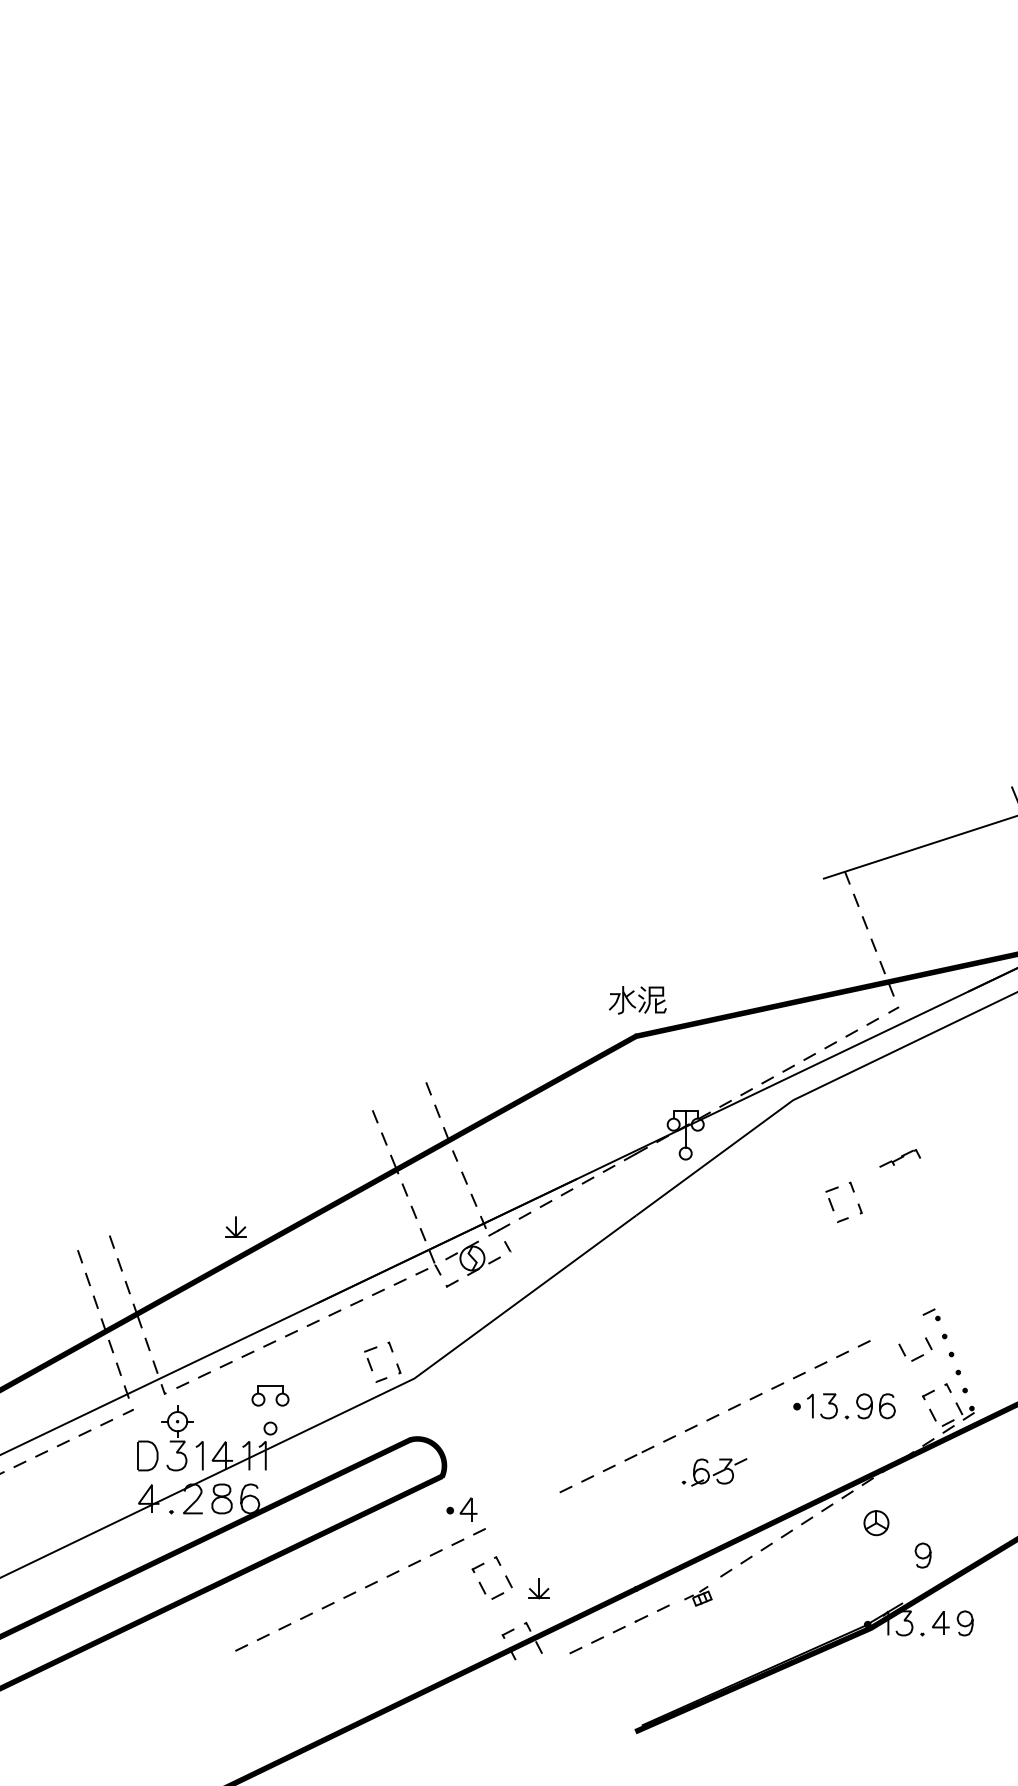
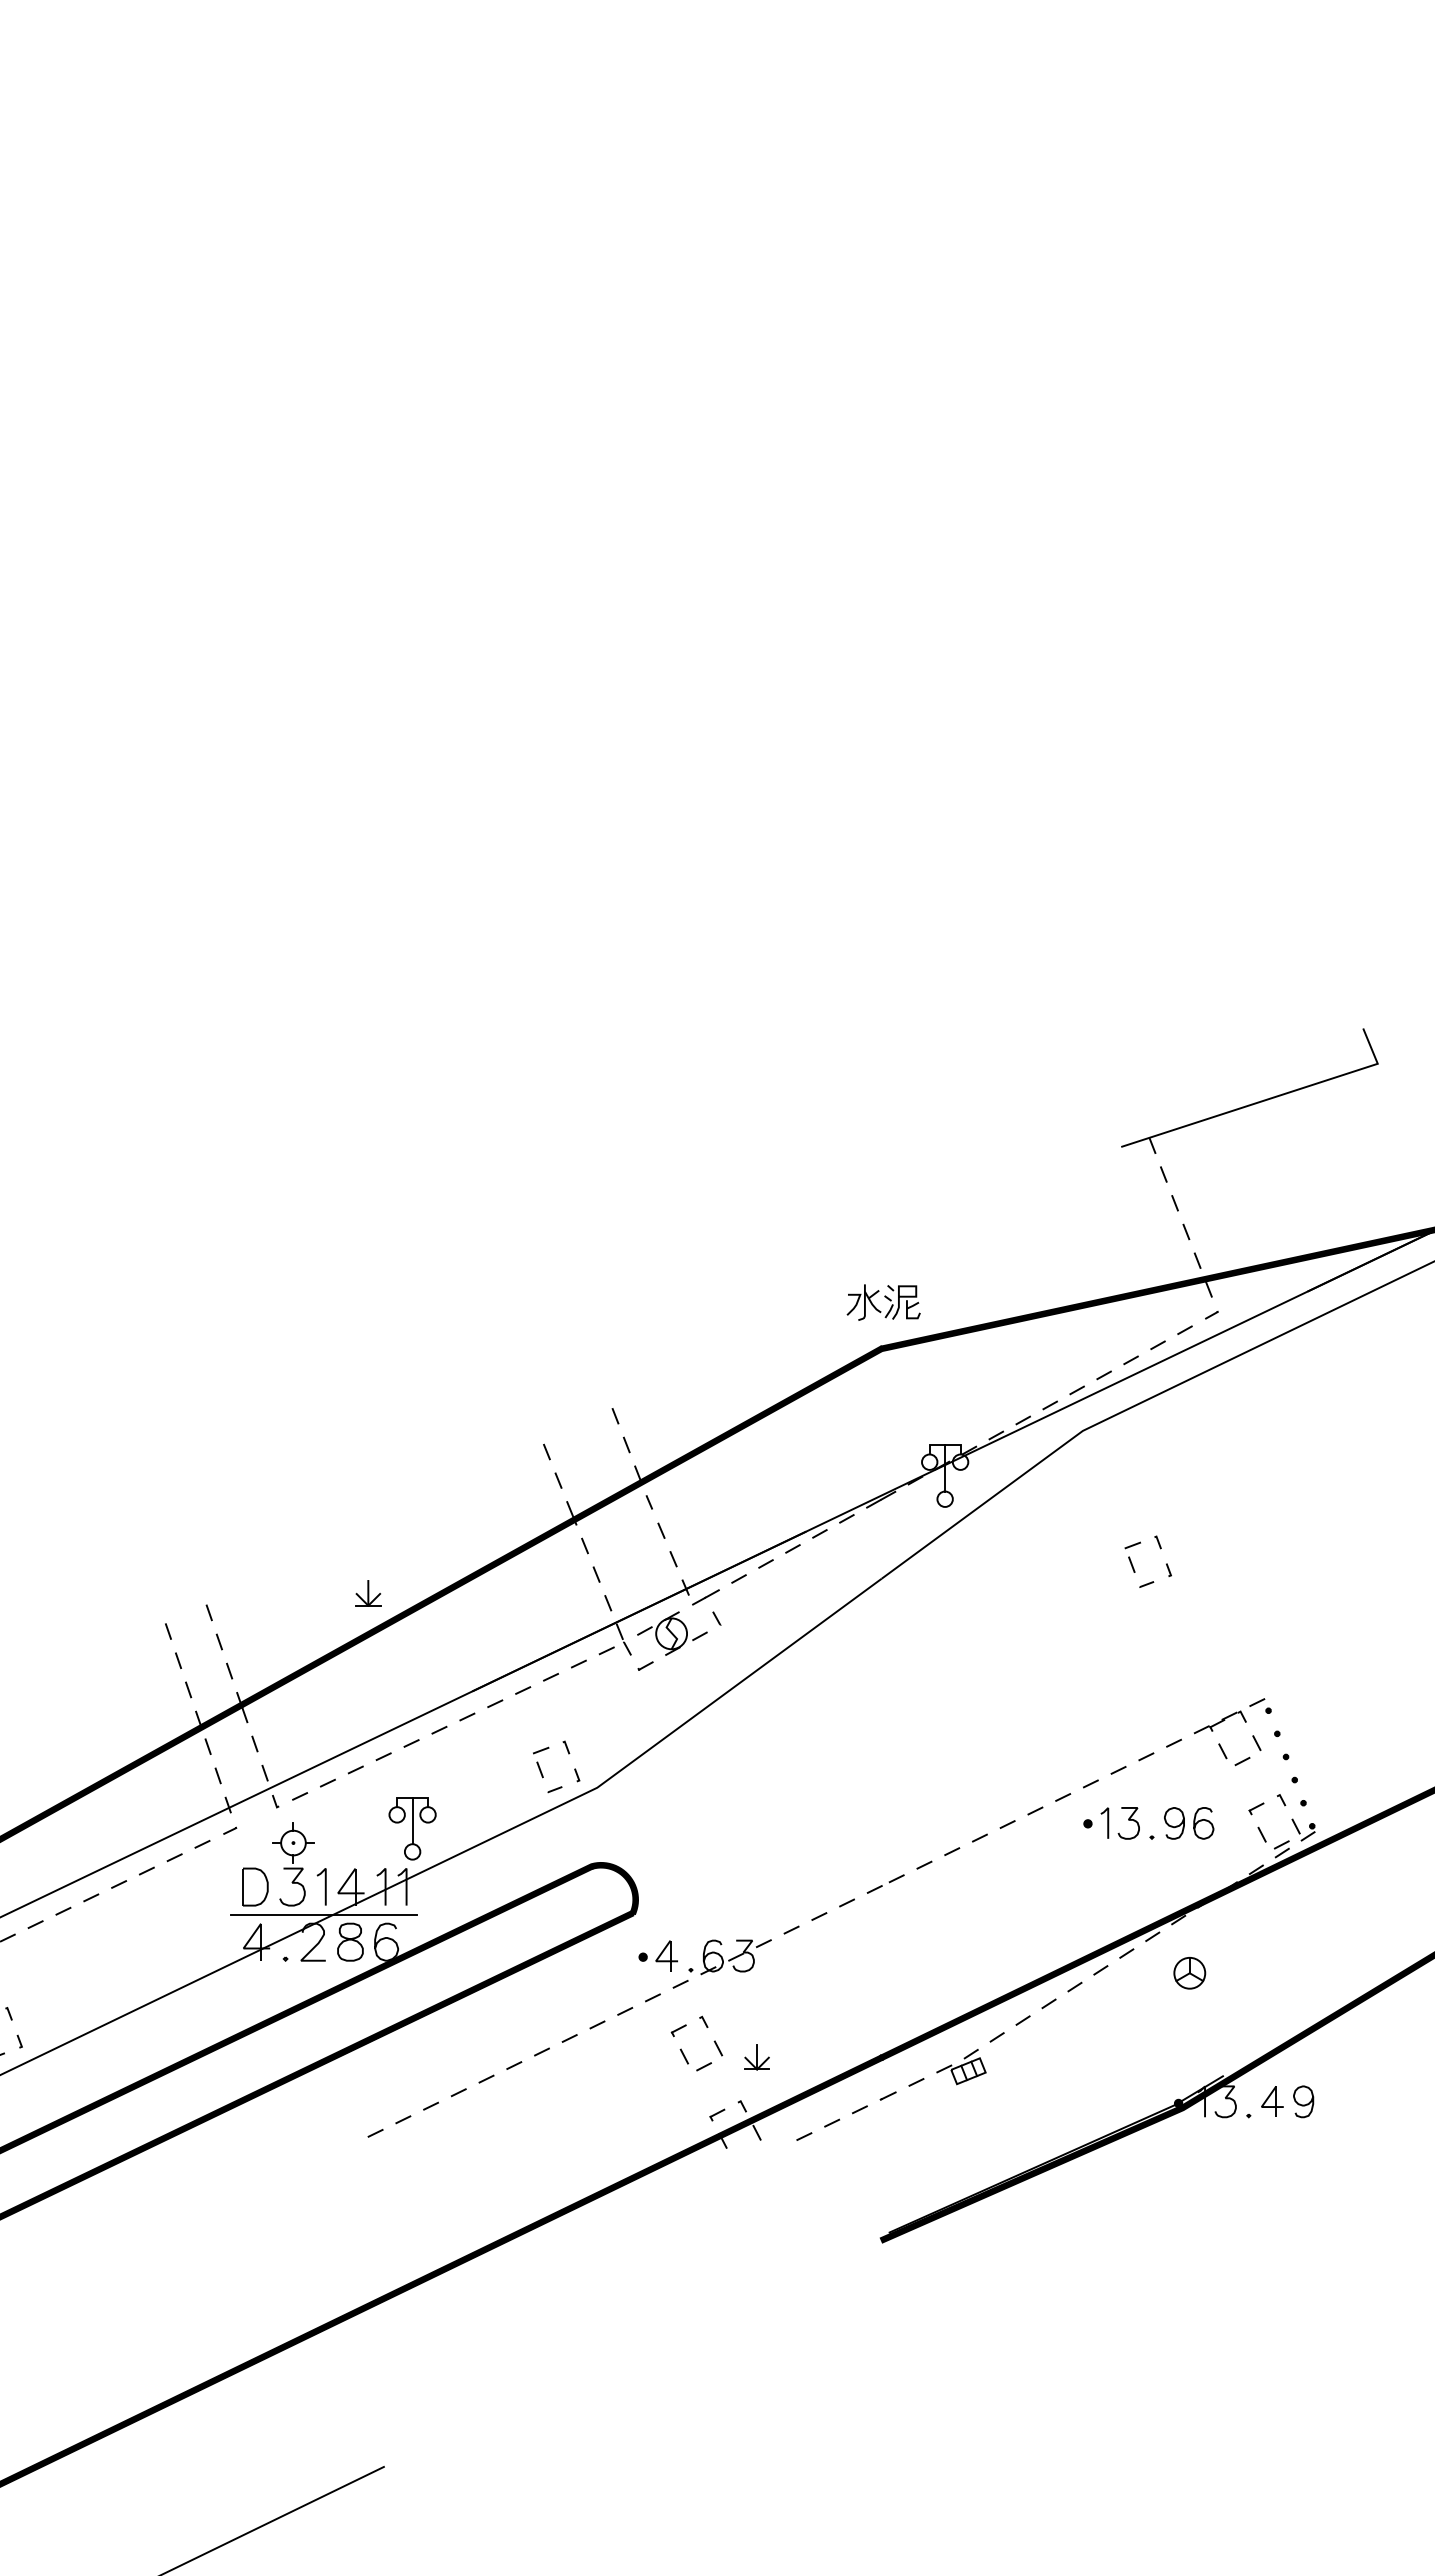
part: (899, 1158) -> (1219, 1722), moved
line: (270, 1404) -> (412, 1820), added
part: (714, 1472) -> (729, 1957), moved
line: (201, 1478) -> (323, 1915), added
curve: (923, 1557) -> (1249, 2017), removed
part: (698, 1596) -> (961, 2067), size x1.43

